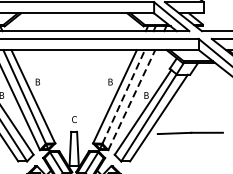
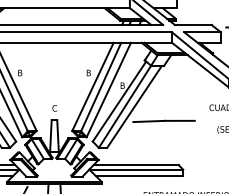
line: (124, 97) -> (101, 87), dashed -> solid
line: (132, 99) -> (109, 89), dashed -> solid

